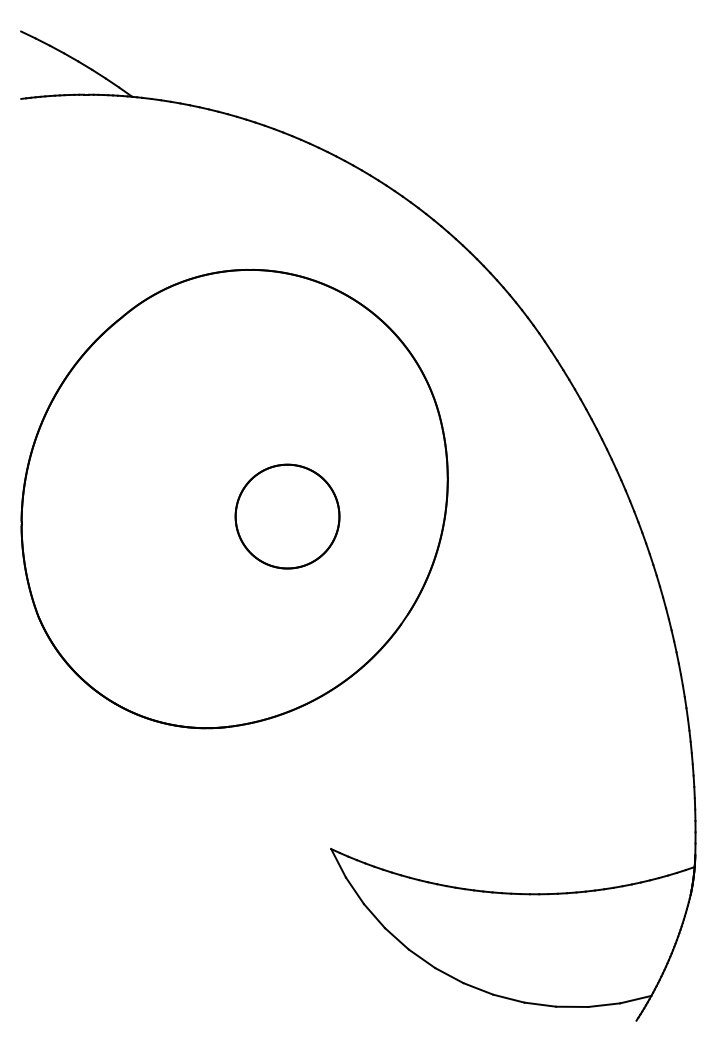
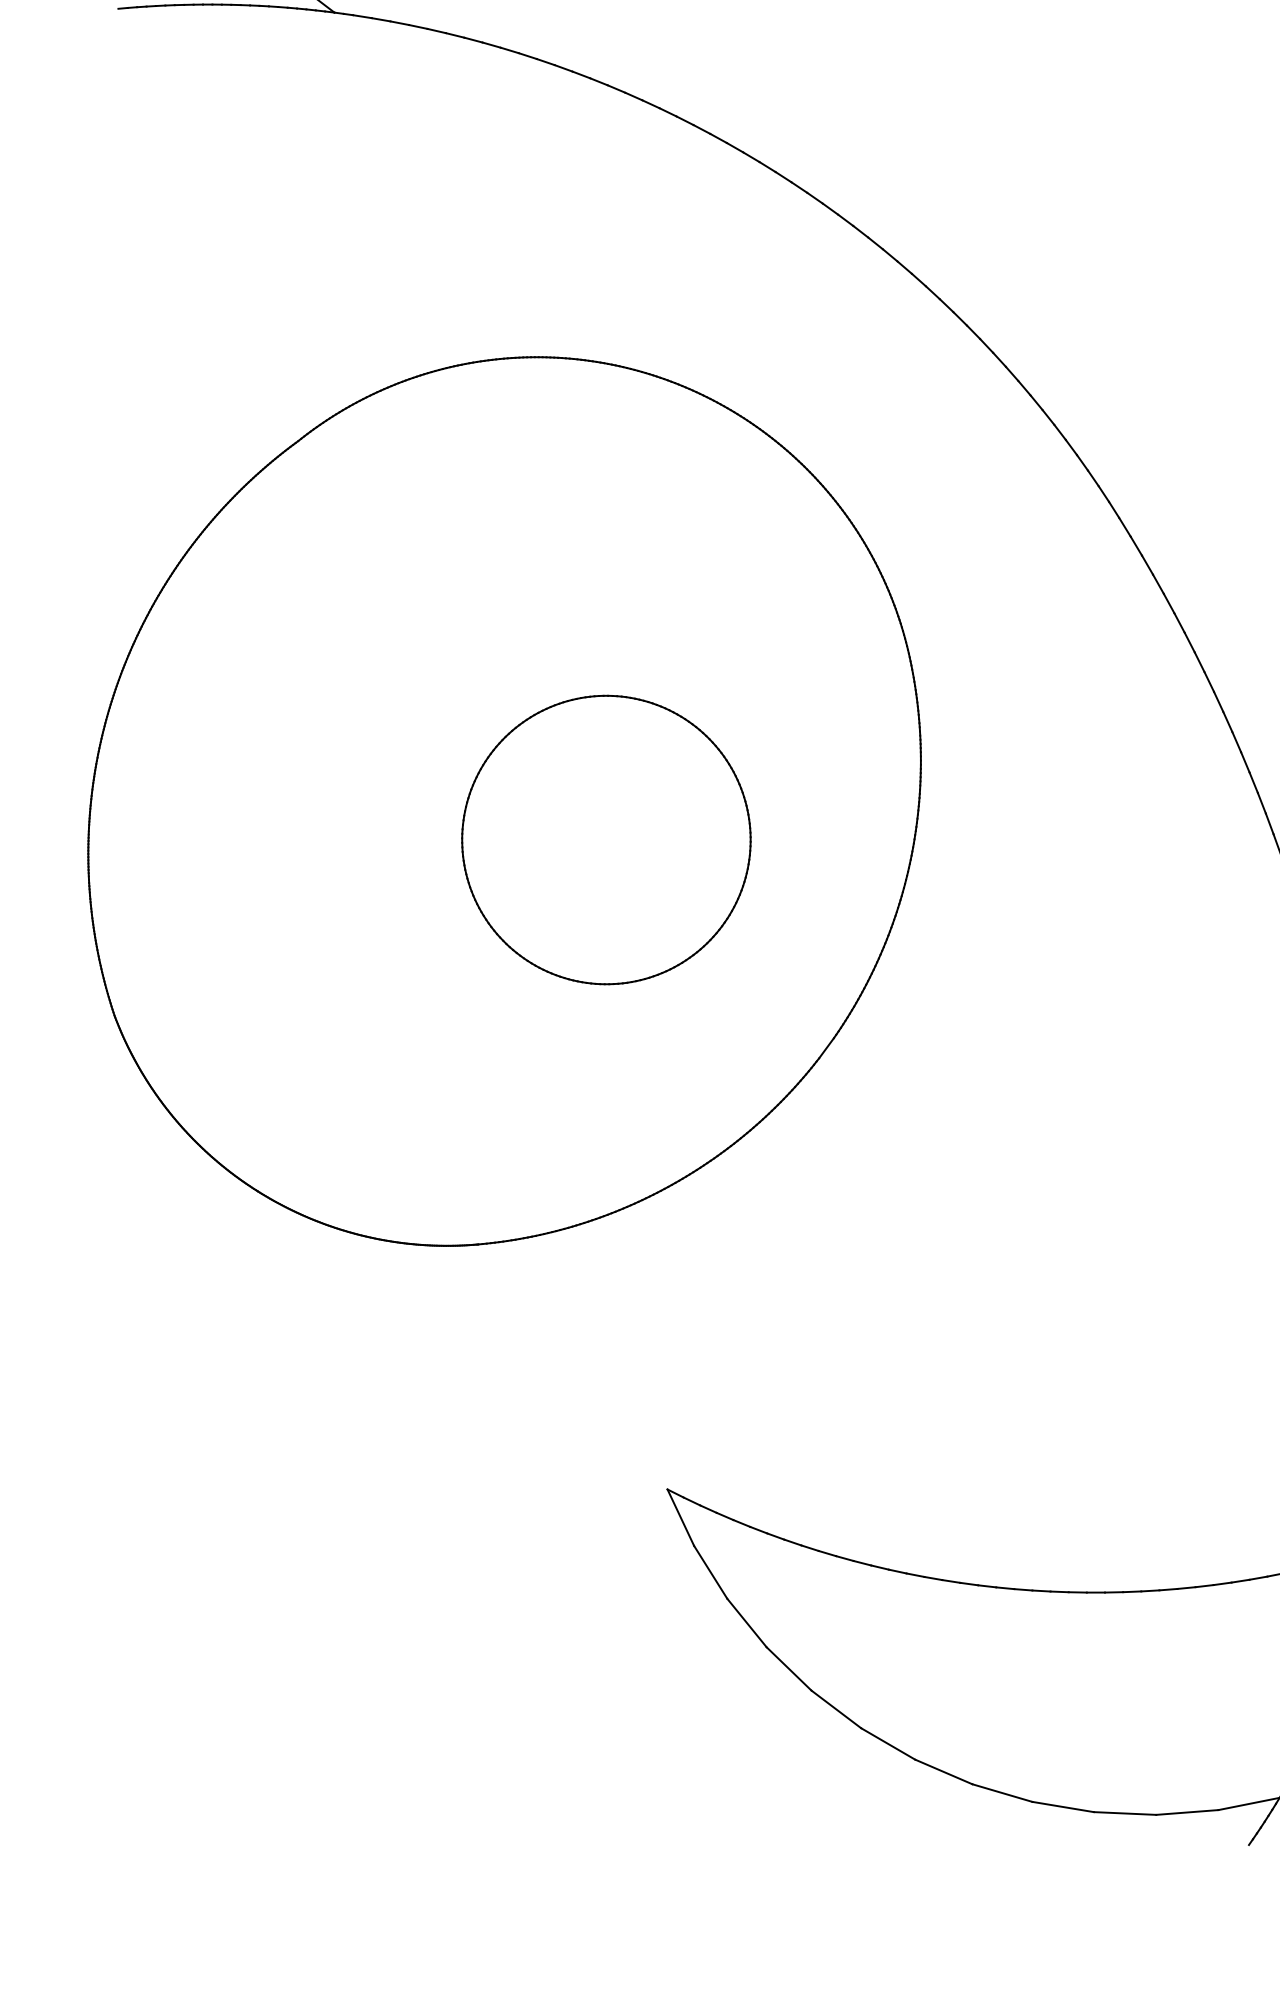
part: (287, 516) -> (606, 839), size x1.43

